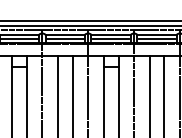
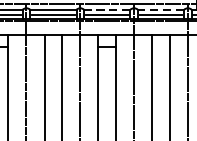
line: (111, 34) -> (107, 9), solid -> dashed
line: (157, 34) -> (161, 9), solid -> dashed

